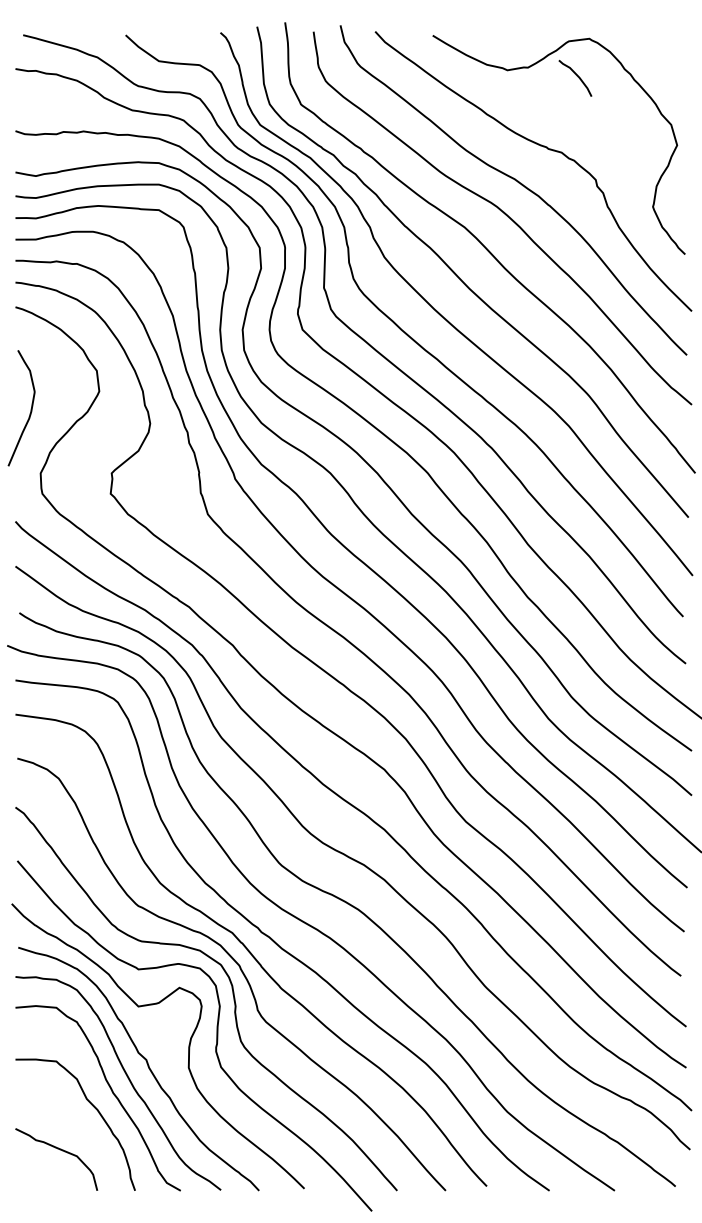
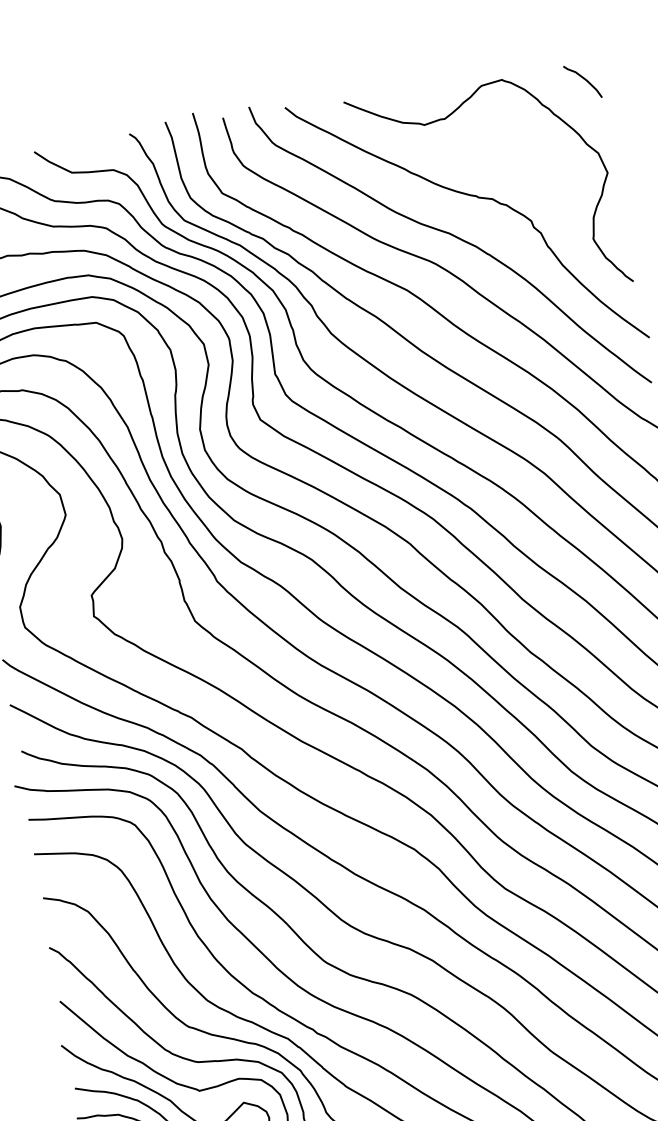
curve: (576, 76) -> (583, 79), moved

